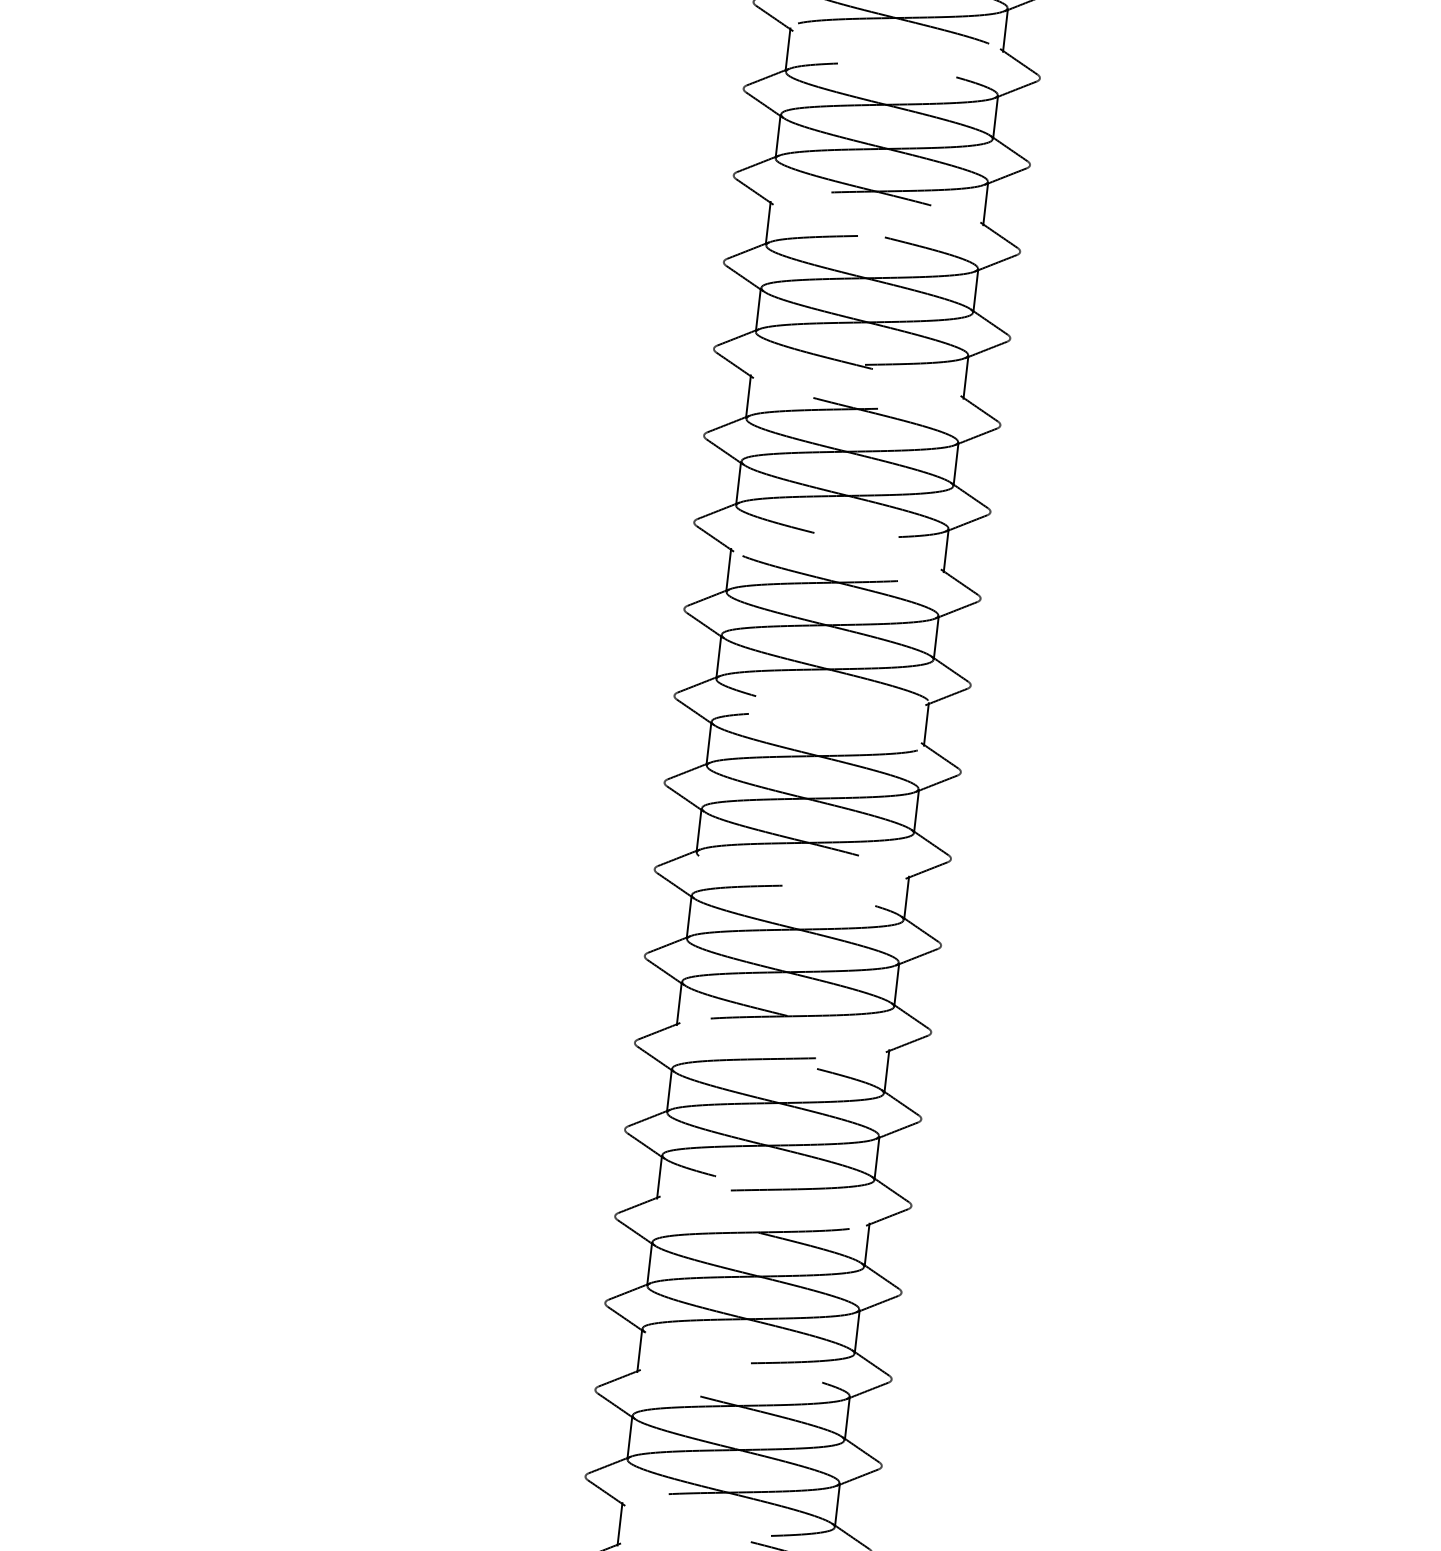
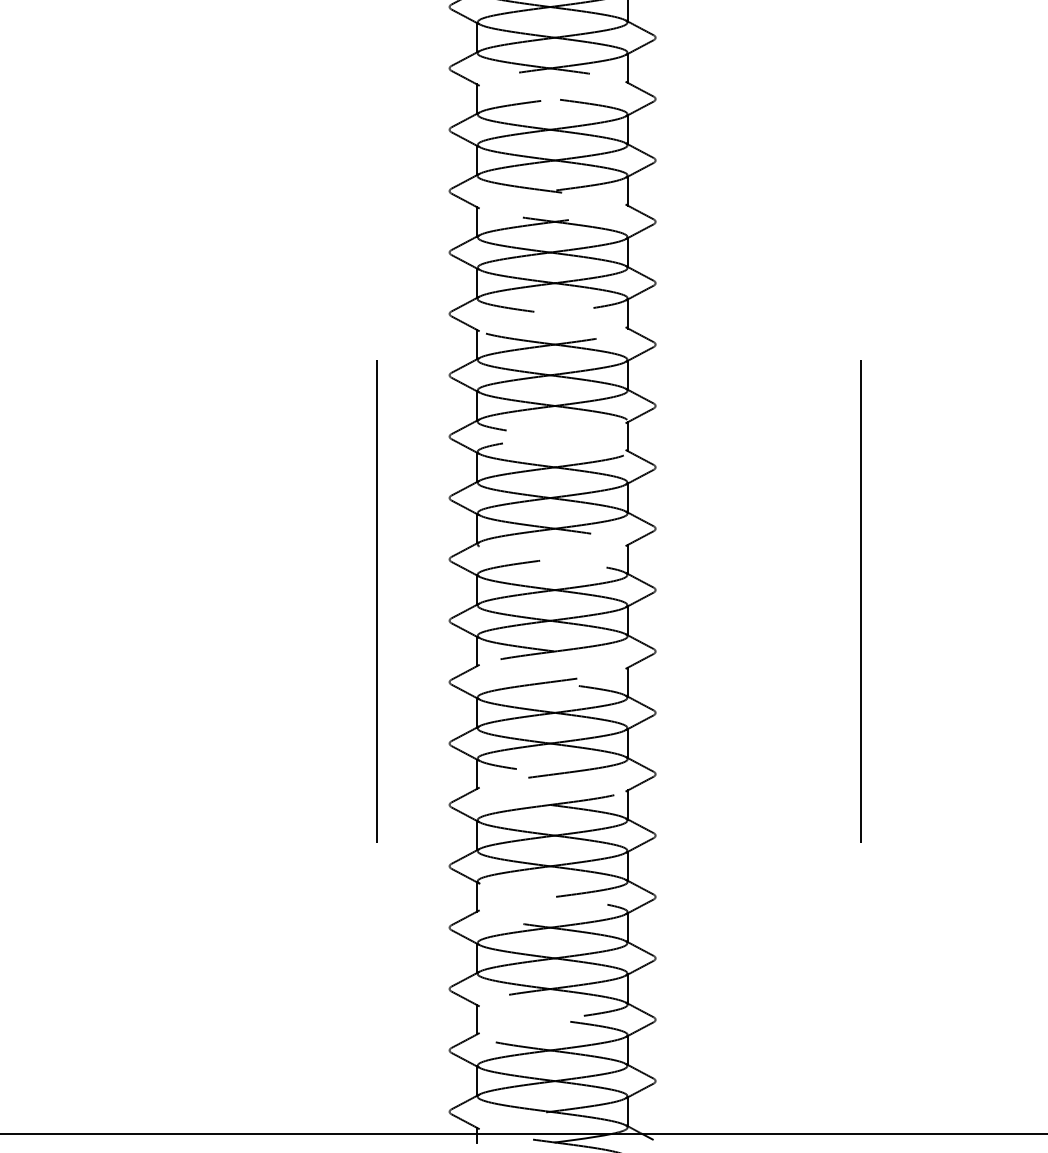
hatch: (886, 954) -> (618, 600), added

